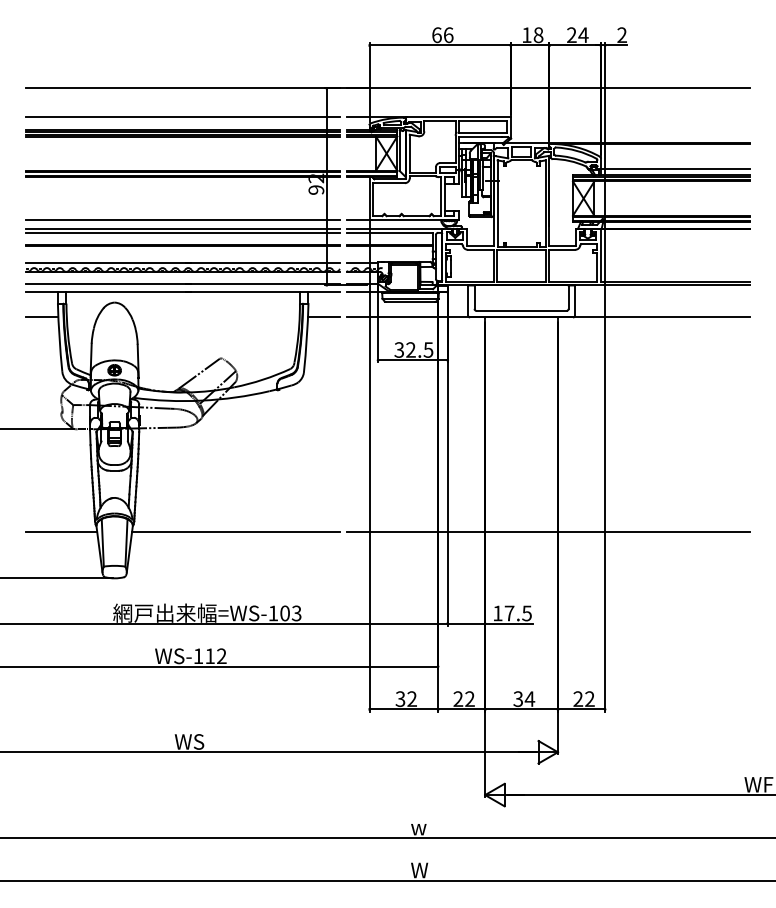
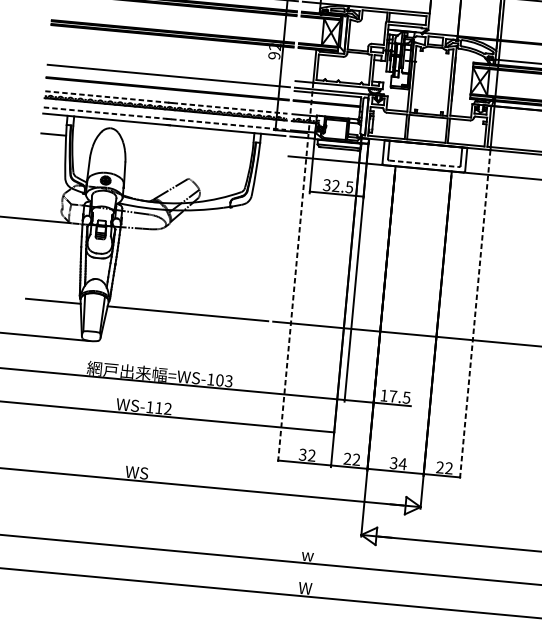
line: (183, 220) -> (169, 69), removed
line: (183, 232) -> (168, 79), removed
line: (183, 262) -> (166, 102), solid -> dashed
line: (183, 283) -> (165, 118), solid -> dashed
line: (521, 310) -> (424, 163), solid -> dashed
line: (324, 317) -> (271, 154), removed
line: (369, 465) -> (295, 272), solid -> dashed
line: (605, 498) -> (475, 314), solid -> dashed

